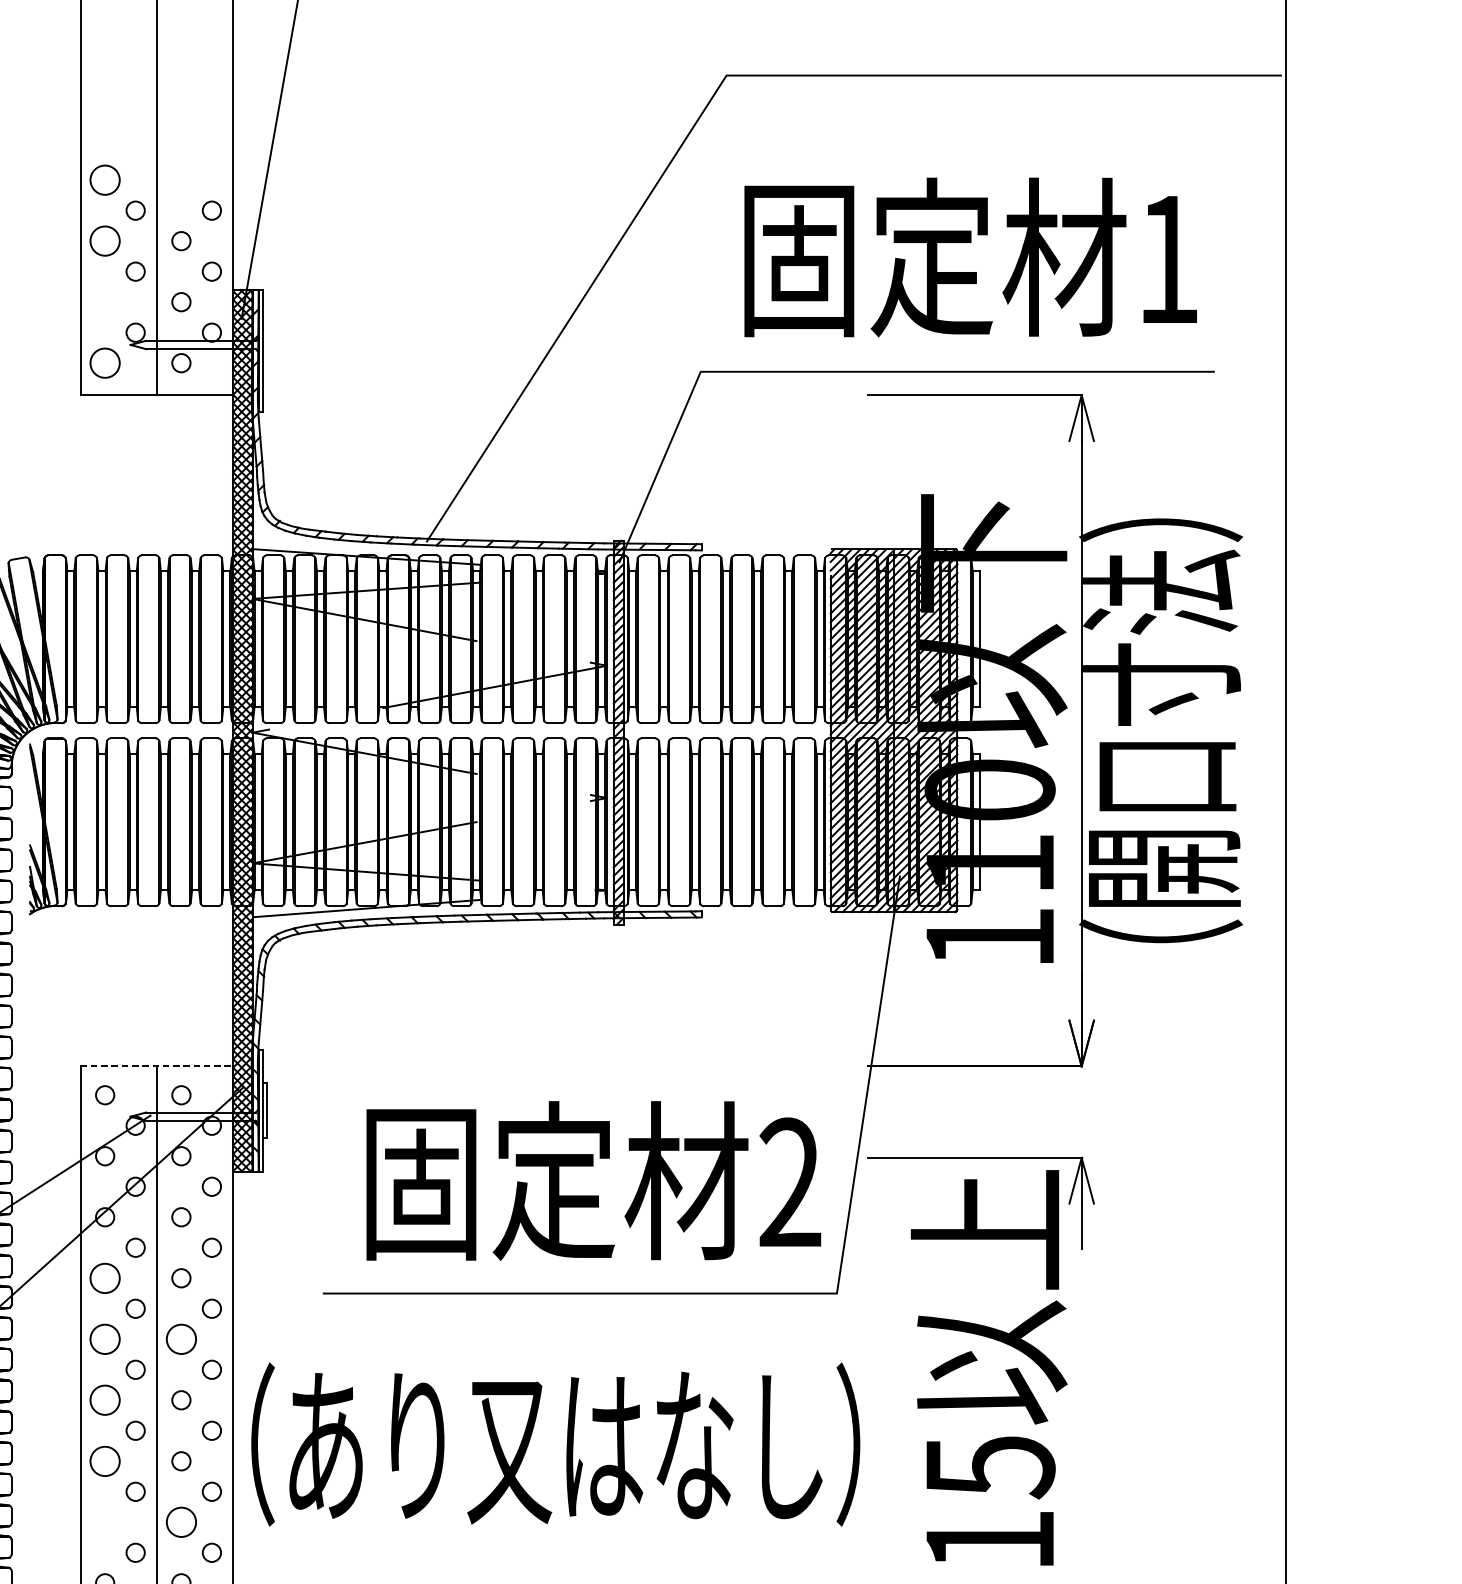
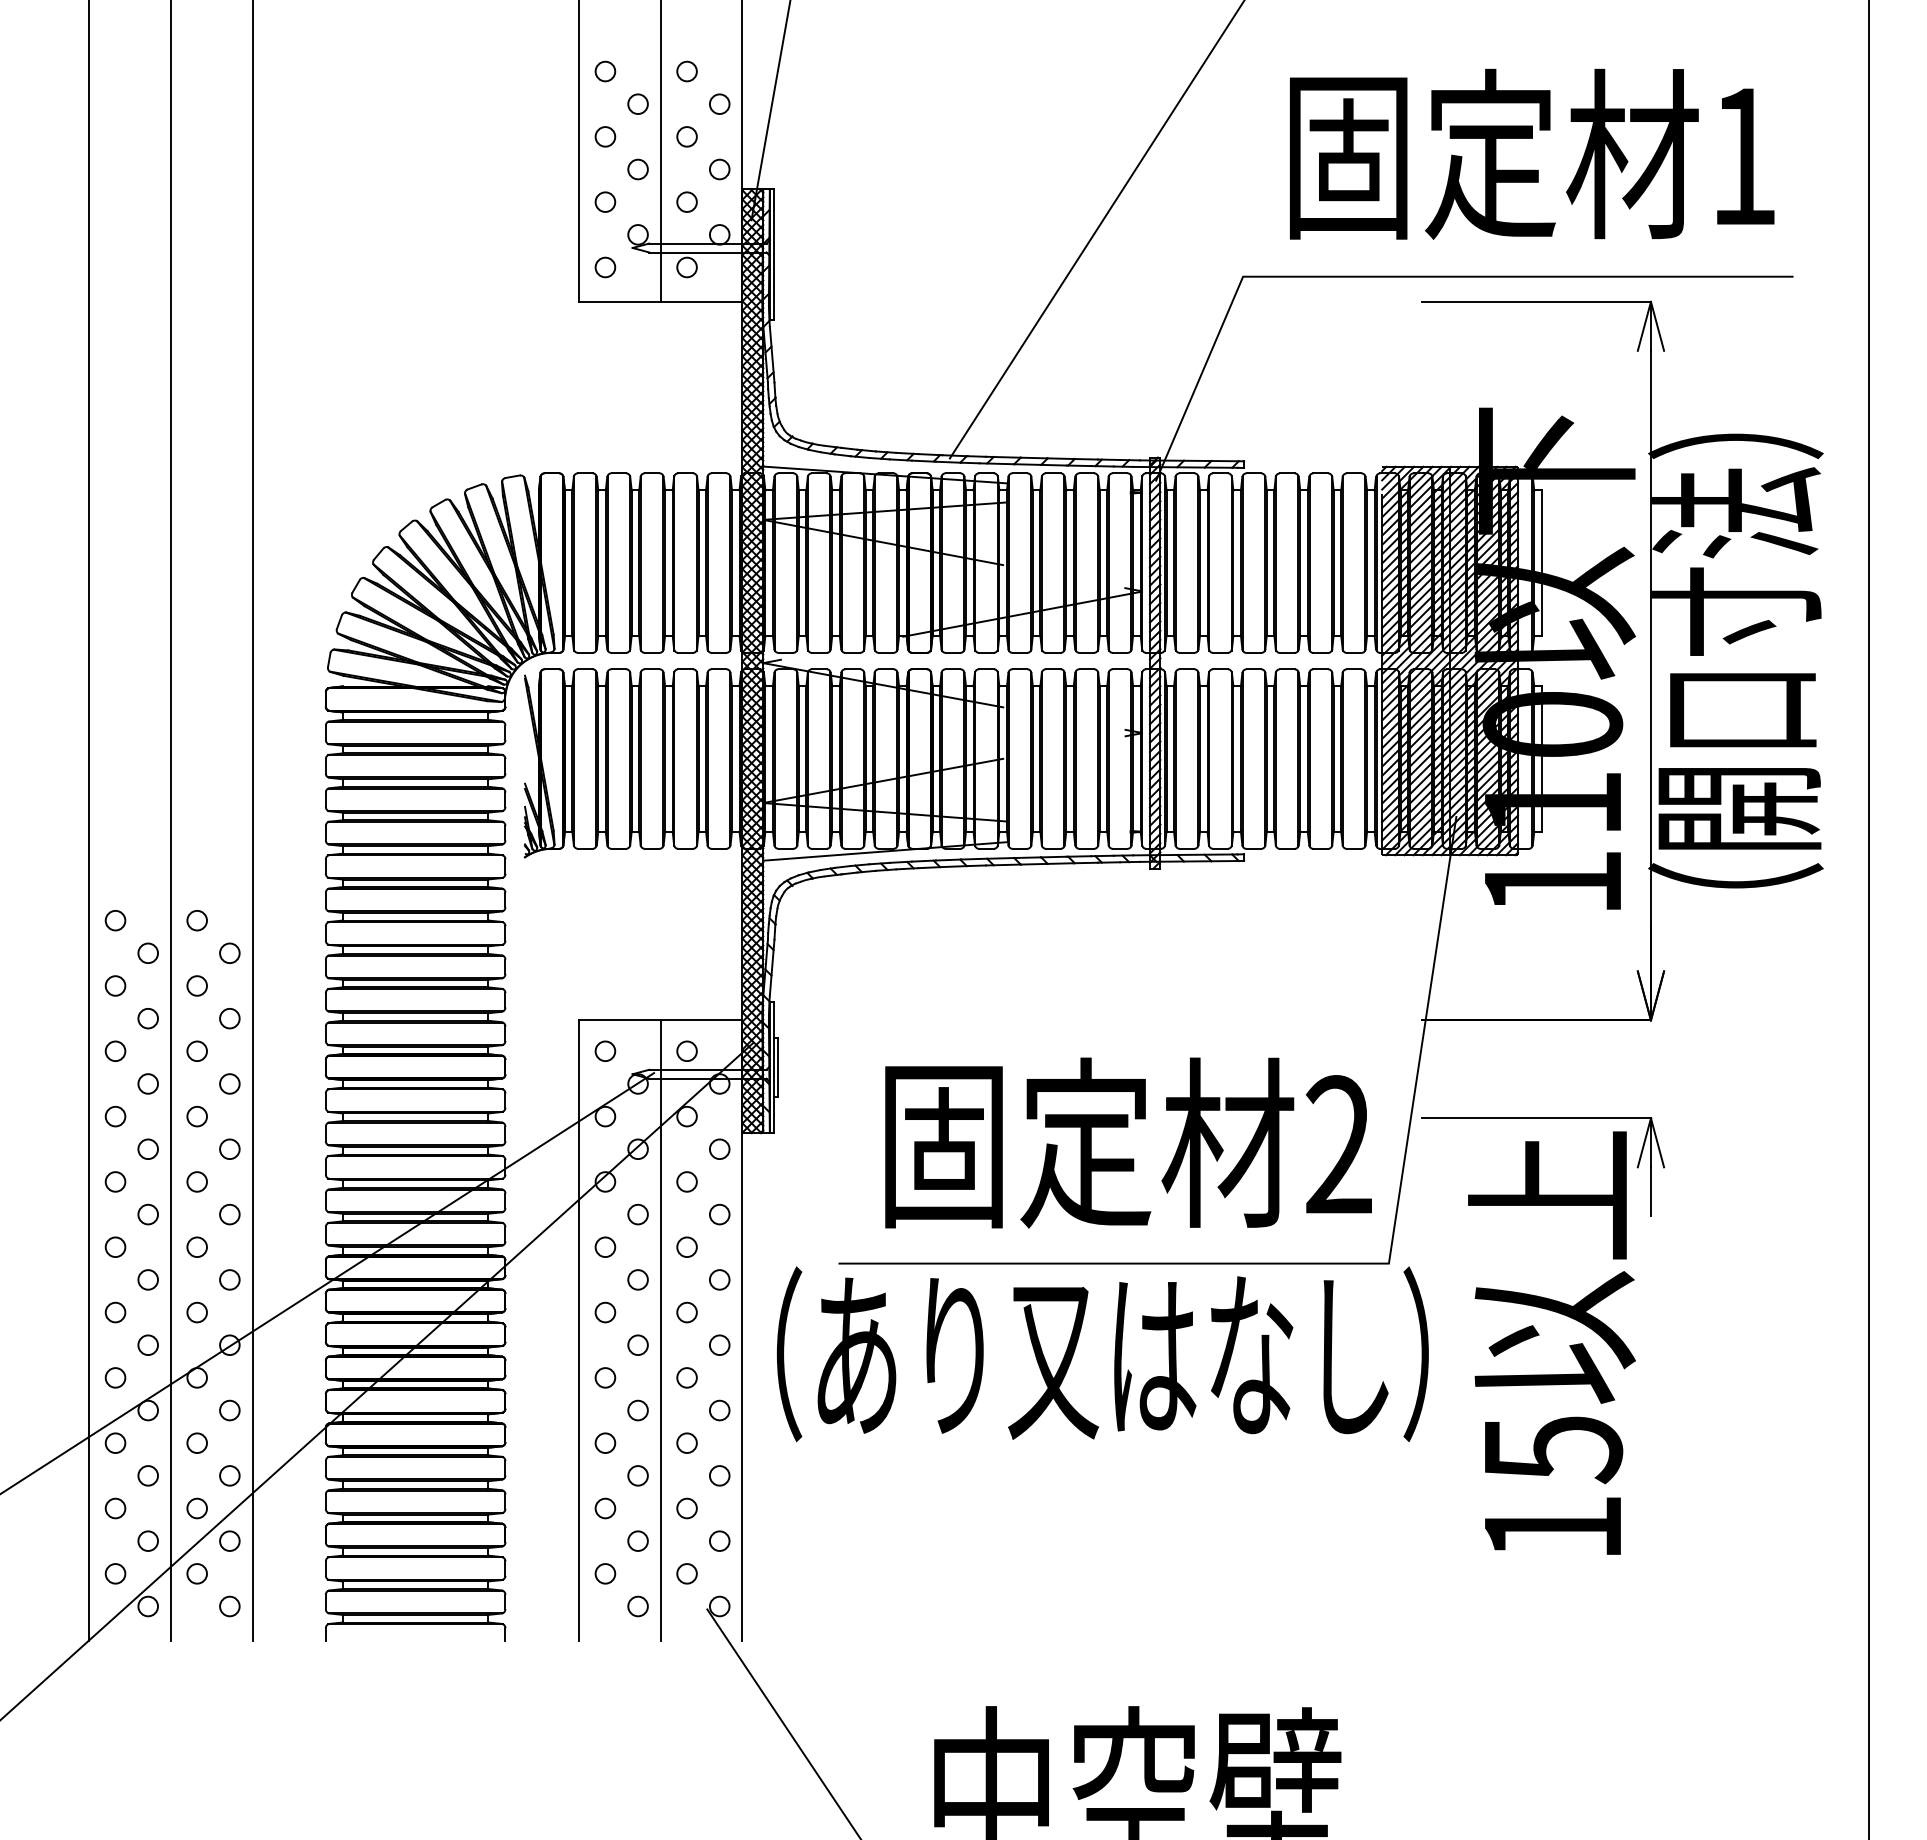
circle: (105, 180) -> (605, 71), size x0.62
circle: (180, 180) -> (686, 71), added
circle: (105, 240) -> (605, 136), size x0.62
circle: (105, 301) -> (605, 201), added
circle: (105, 363) -> (605, 267), size x0.62
line: (156, 1066) -> (660, 1020), dashed -> solid
circle: (105, 1277) -> (605, 1246), size x0.62
circle: (105, 1339) -> (605, 1312), size x0.62
circle: (180, 1339) -> (686, 1312), size x0.62
circle: (105, 1399) -> (605, 1377), size x0.62
text: (555, 1444) -> (1102, 1354), moved
circle: (105, 1460) -> (605, 1442), size x0.62
circle: (105, 1522) -> (605, 1508), added
circle: (180, 1522) -> (686, 1508), size x0.62

